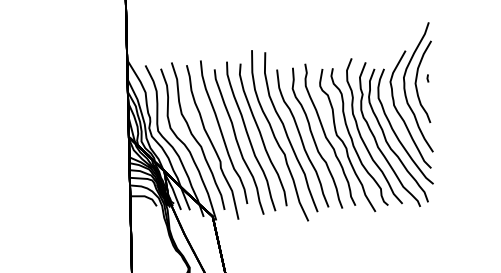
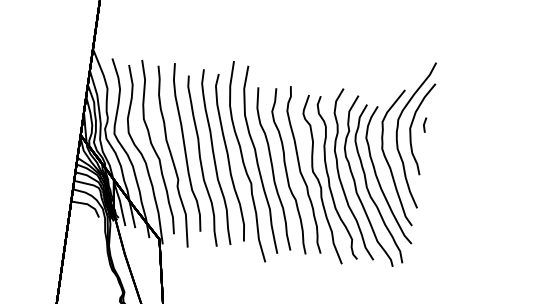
part: (427, 78) -> (424, 125), size x1.67

